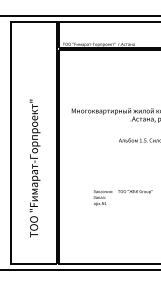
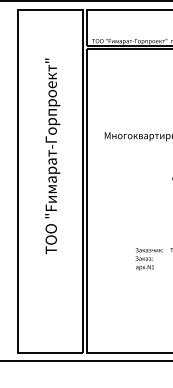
text: (34, 168) -> (51, 156), moved

